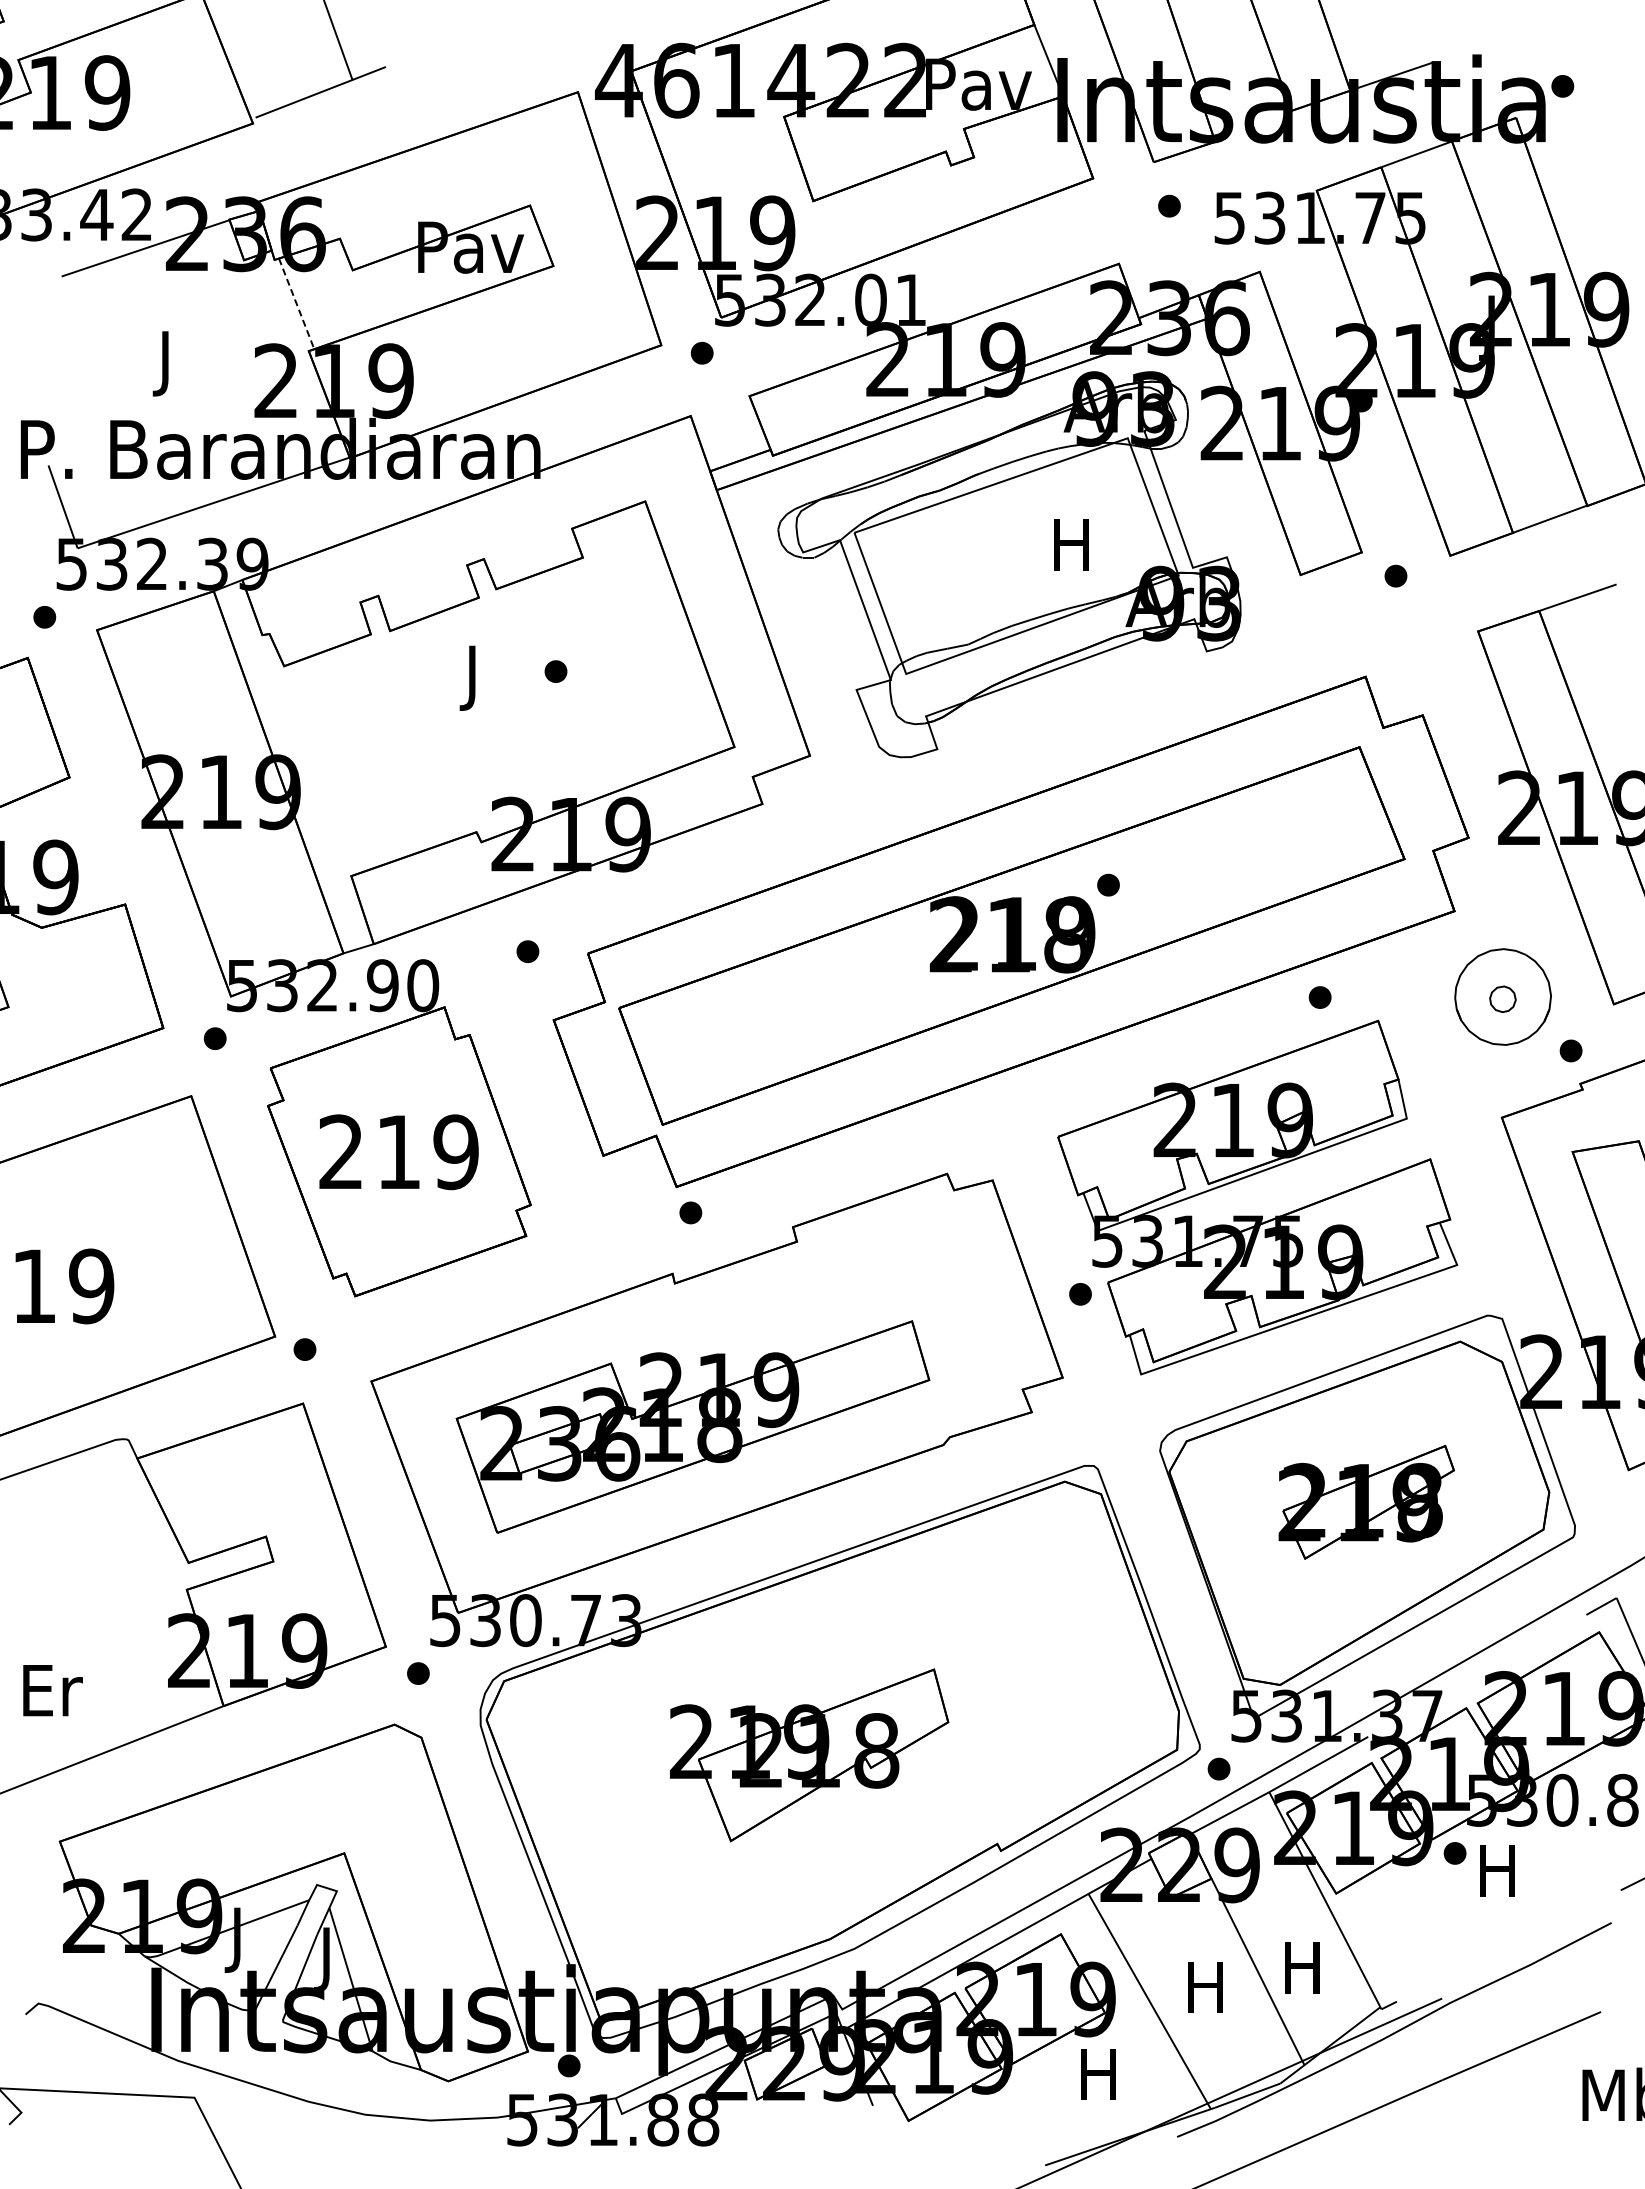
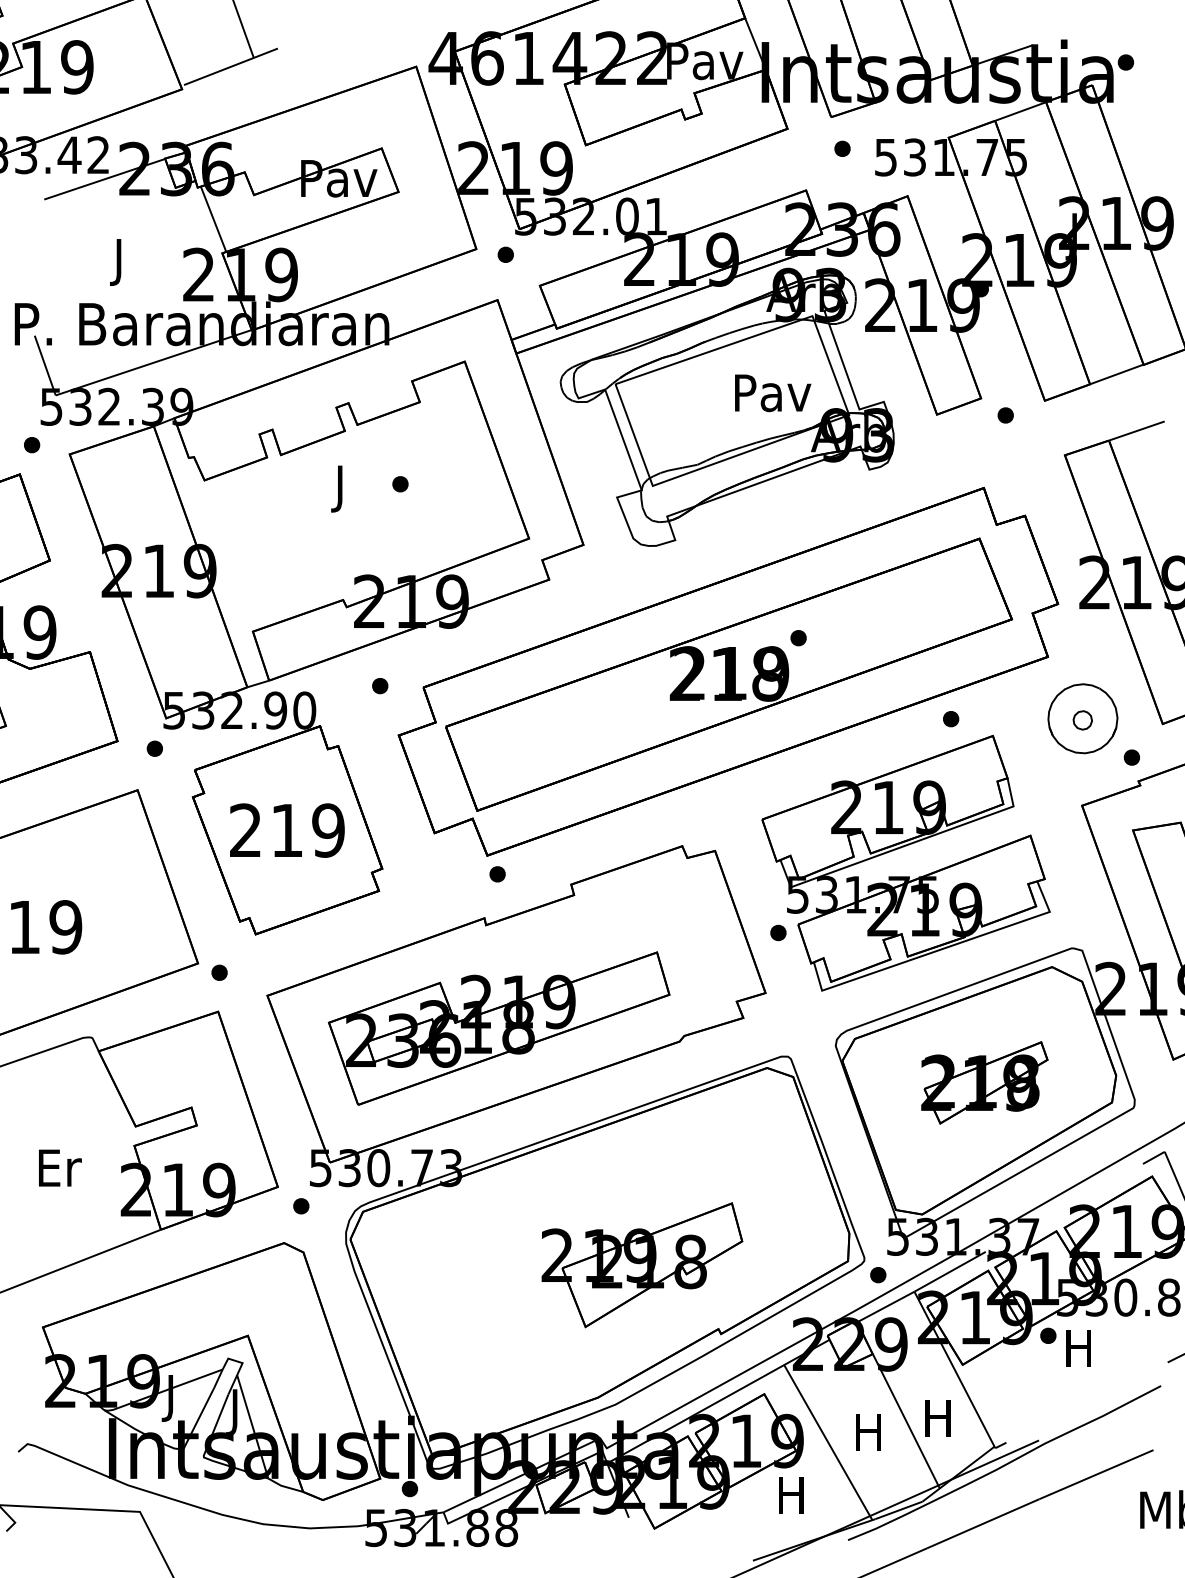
line: (296, 303) -> (213, 219), dashed -> solid
text: (1073, 545) -> (773, 393), H -> Pav
text: (52, 1690) -> (59, 1168), moved
part: (809, 1755) -> (642, 1265), moved

